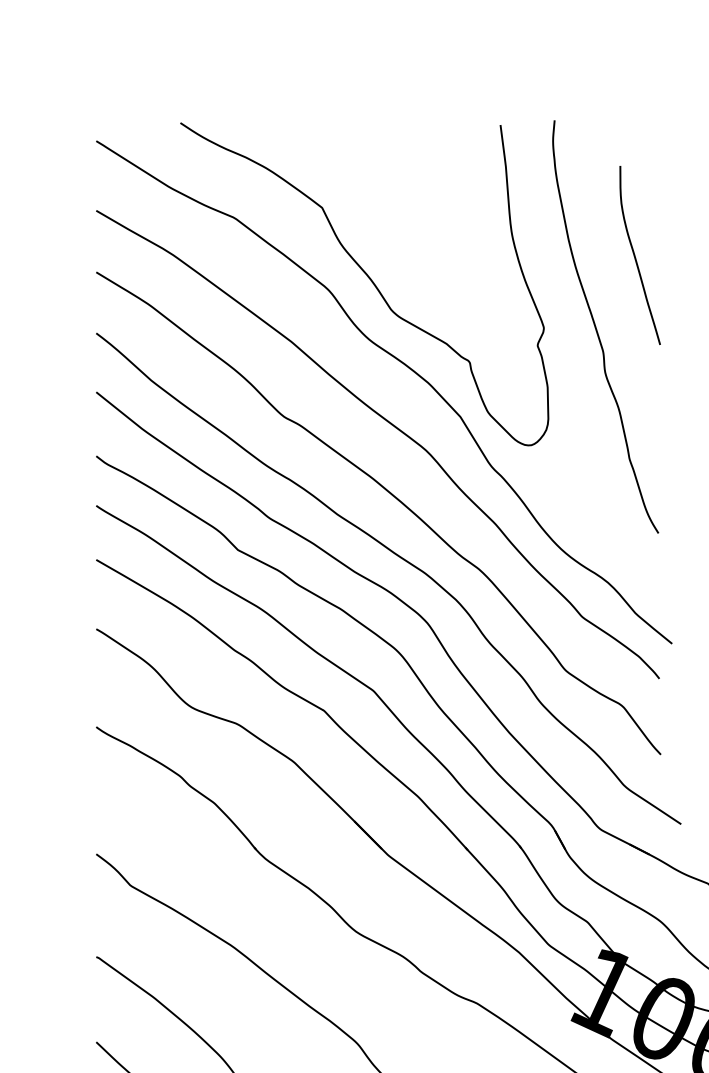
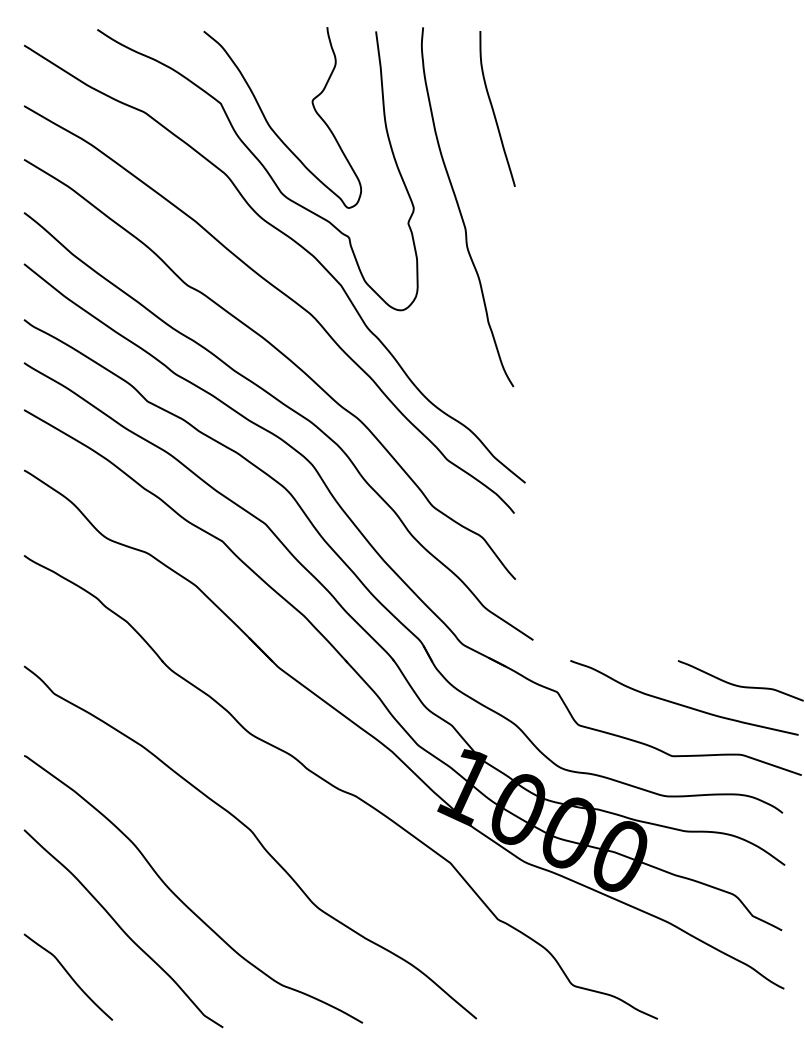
curve: (379, 233) -> (270, 125), added
curve: (636, 257) -> (494, 110), moved

